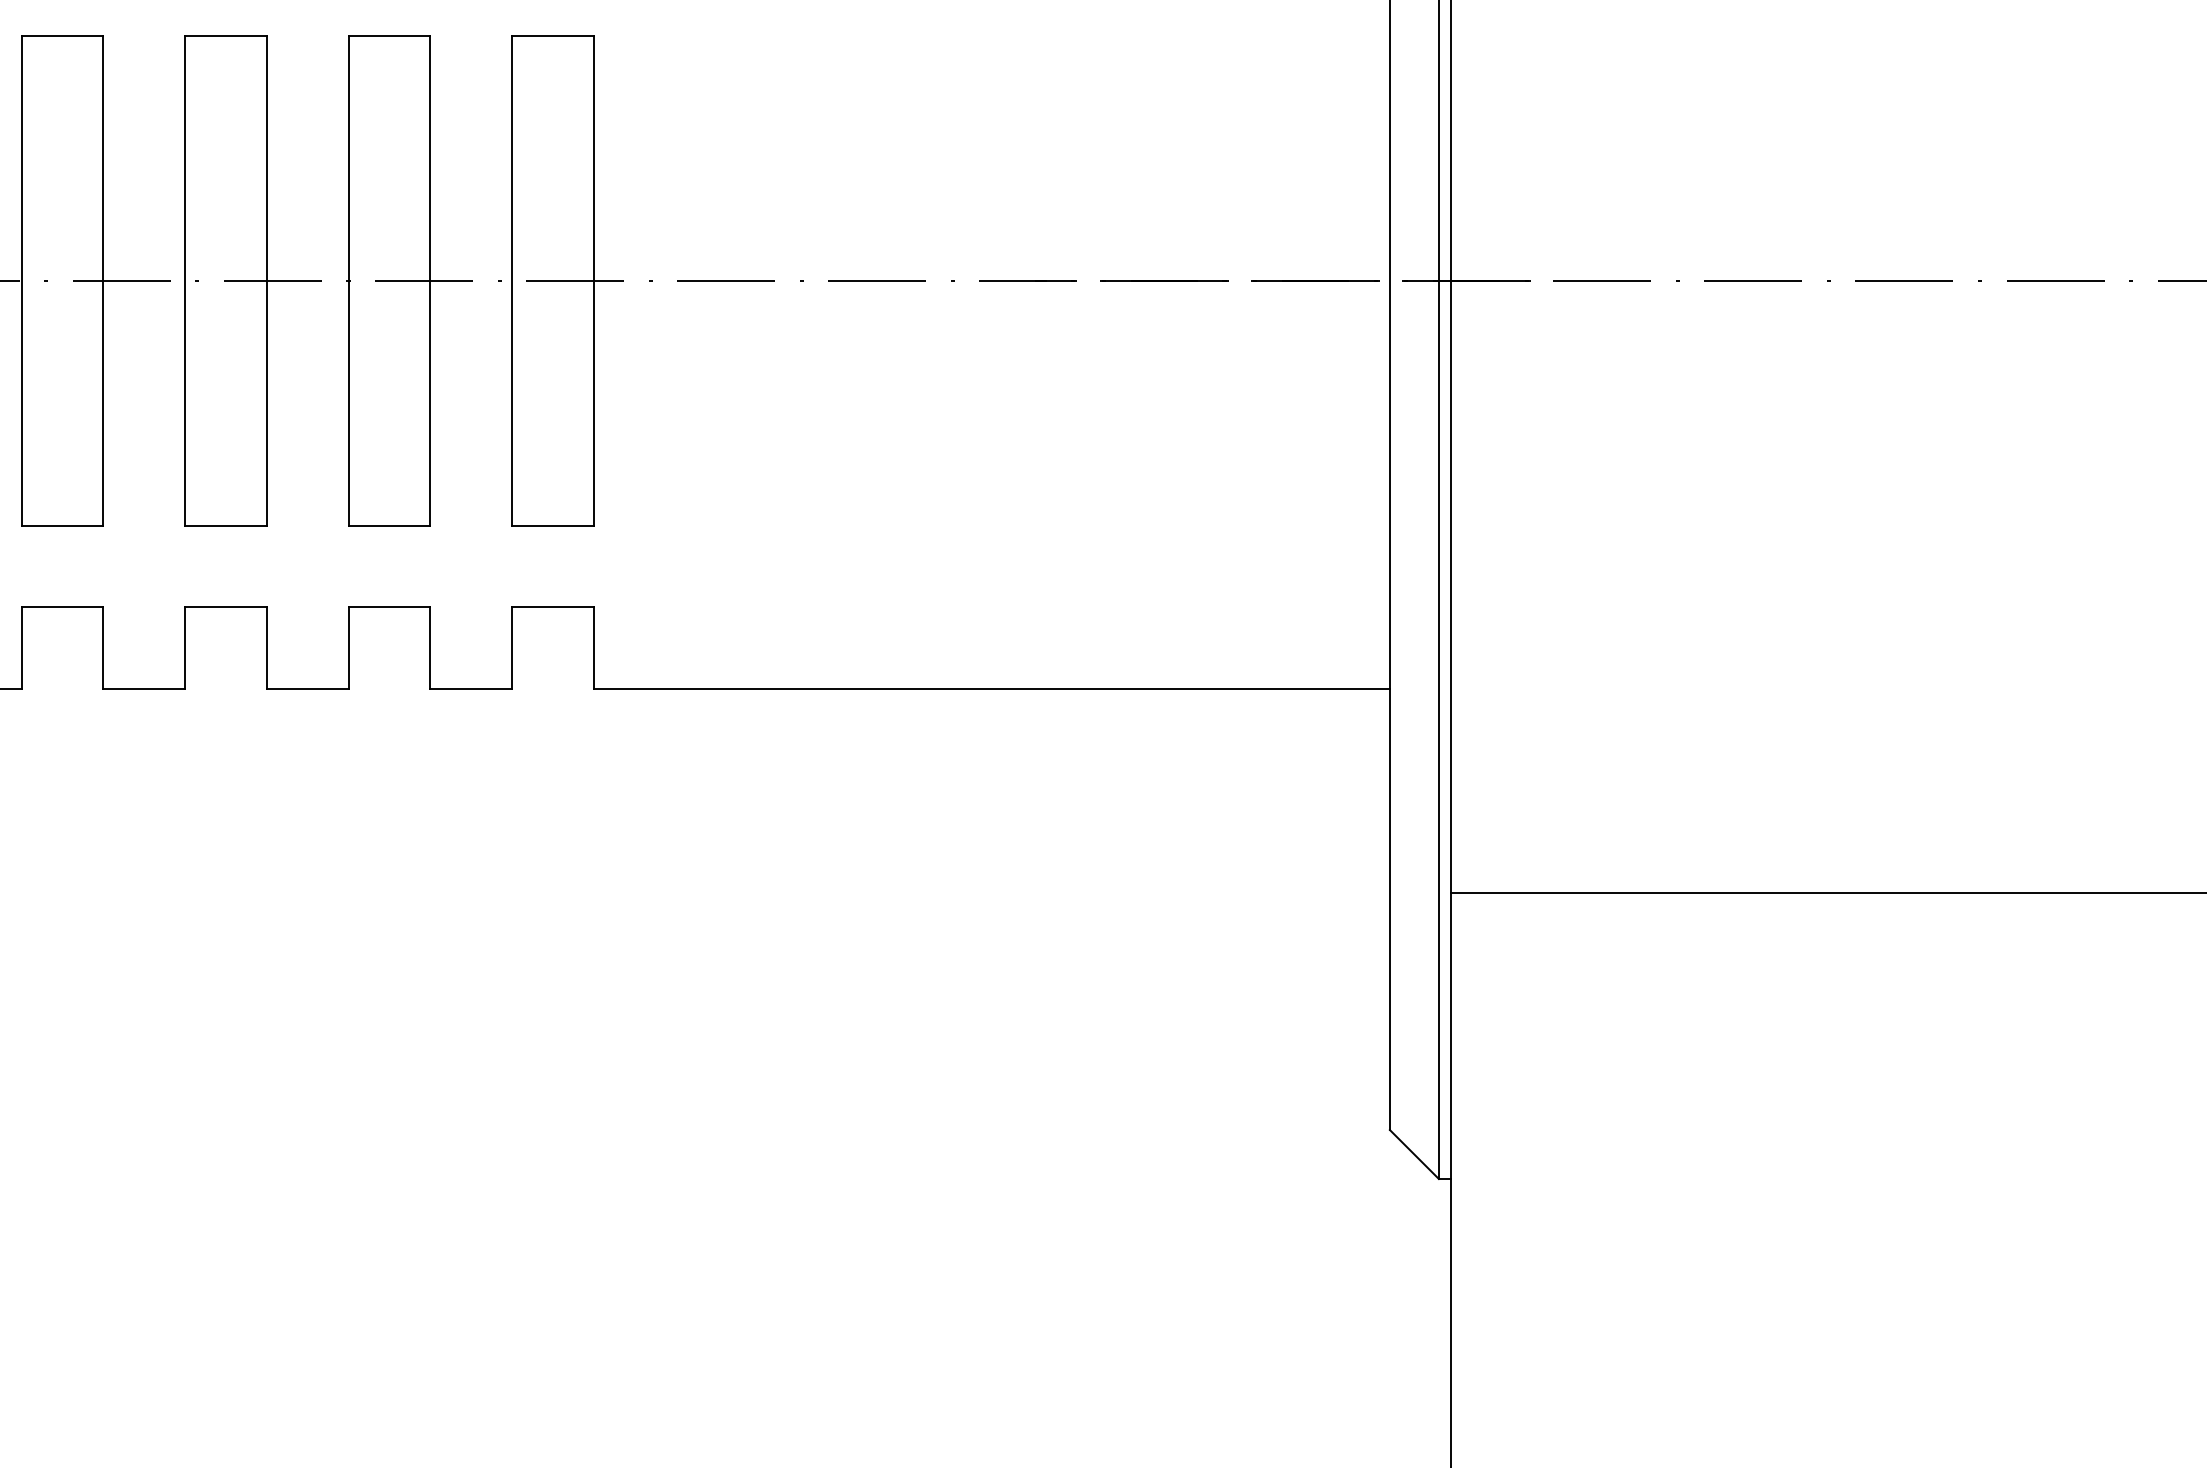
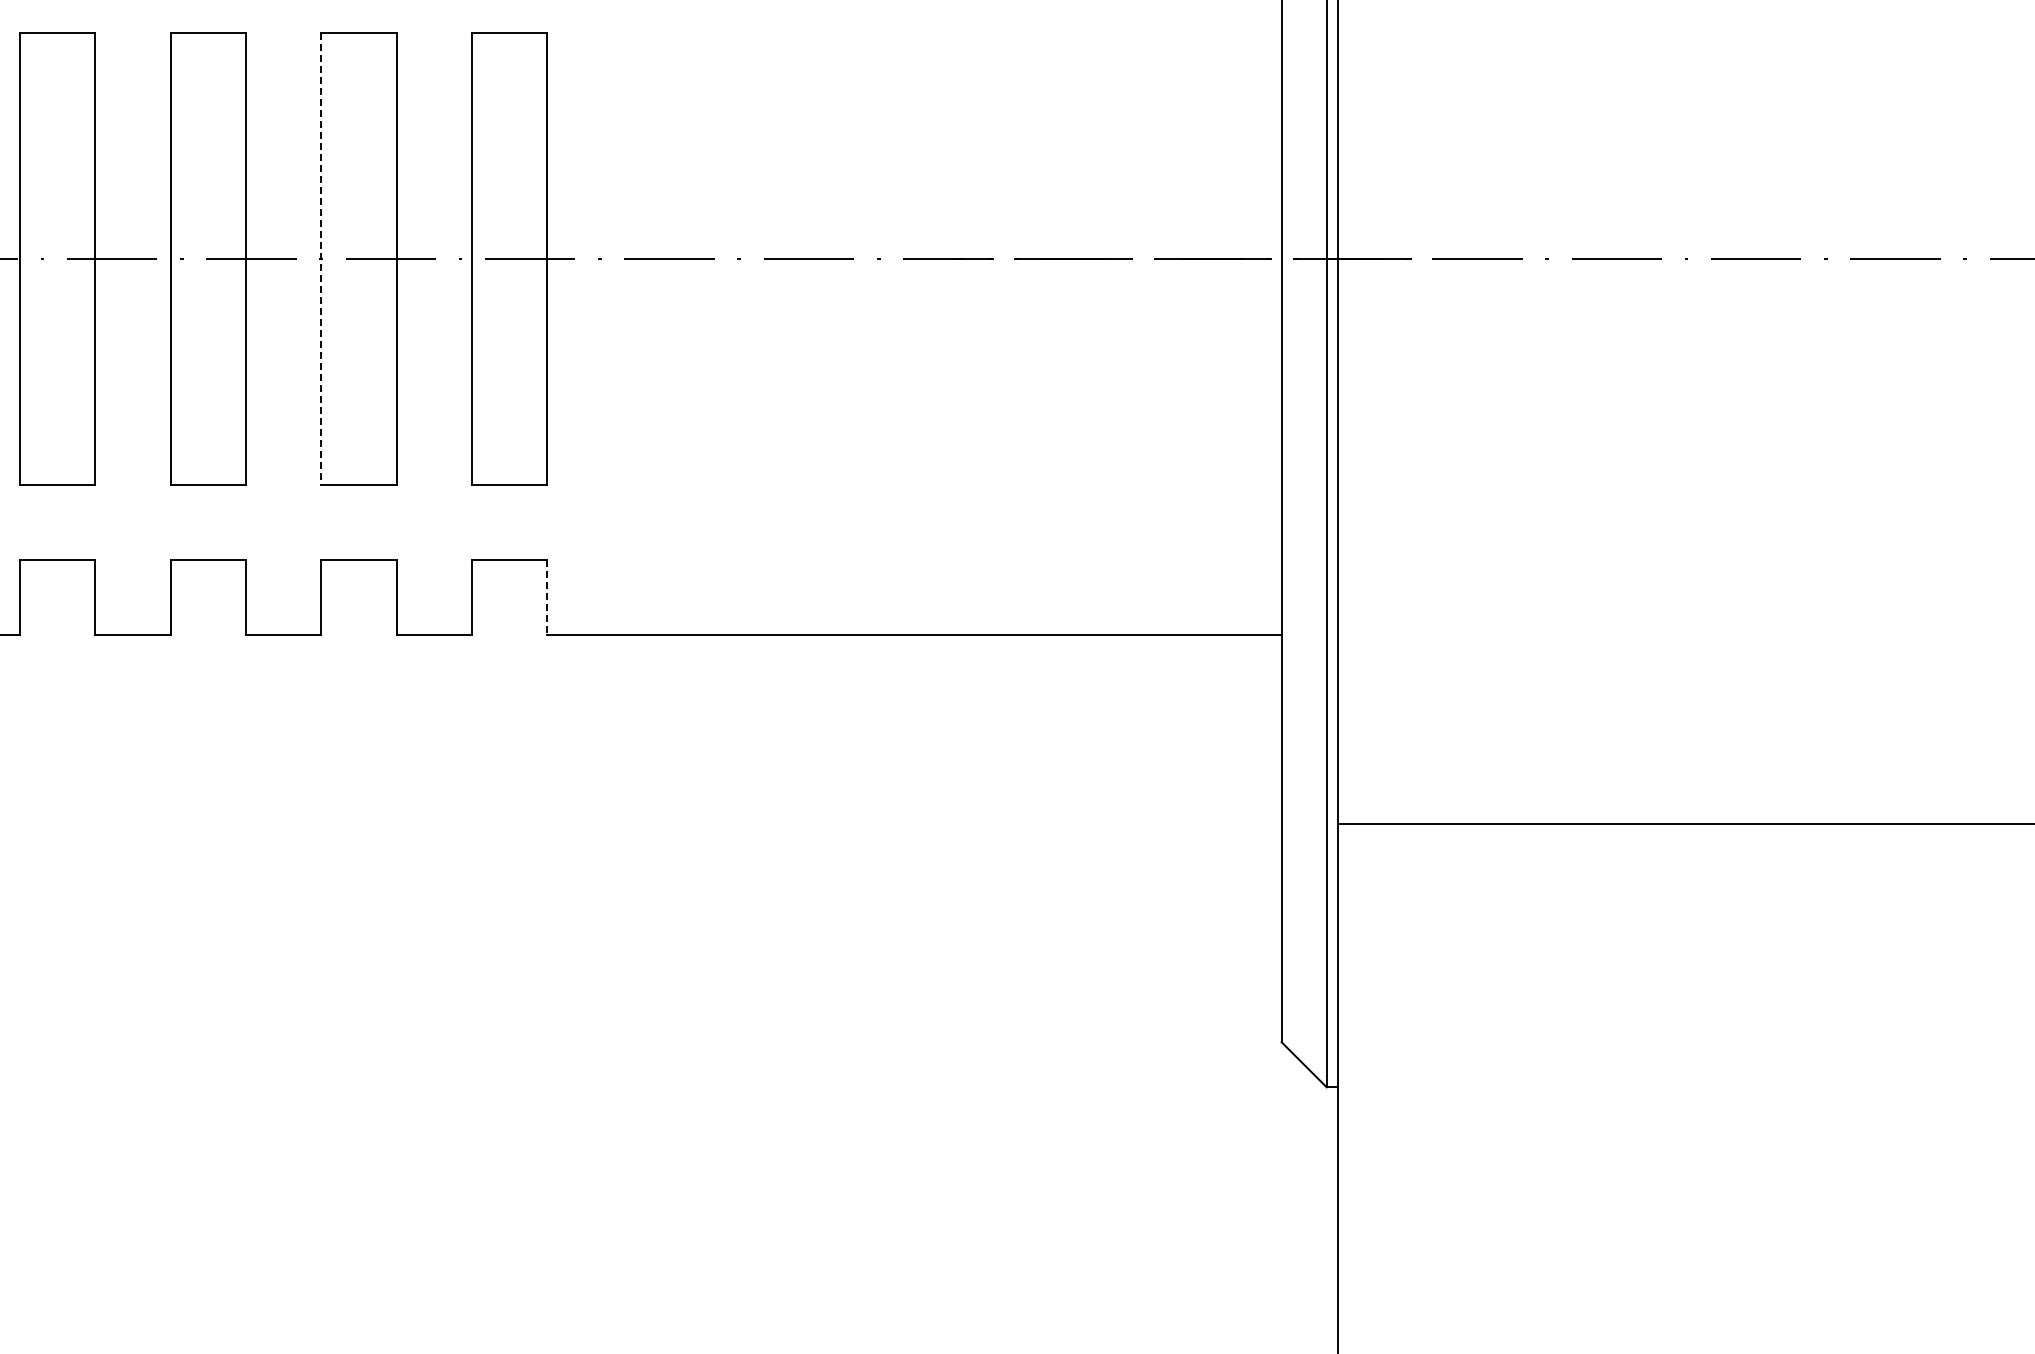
line: (348, 280) -> (321, 258), solid -> dashed
line: (593, 647) -> (547, 597), solid -> dashed

